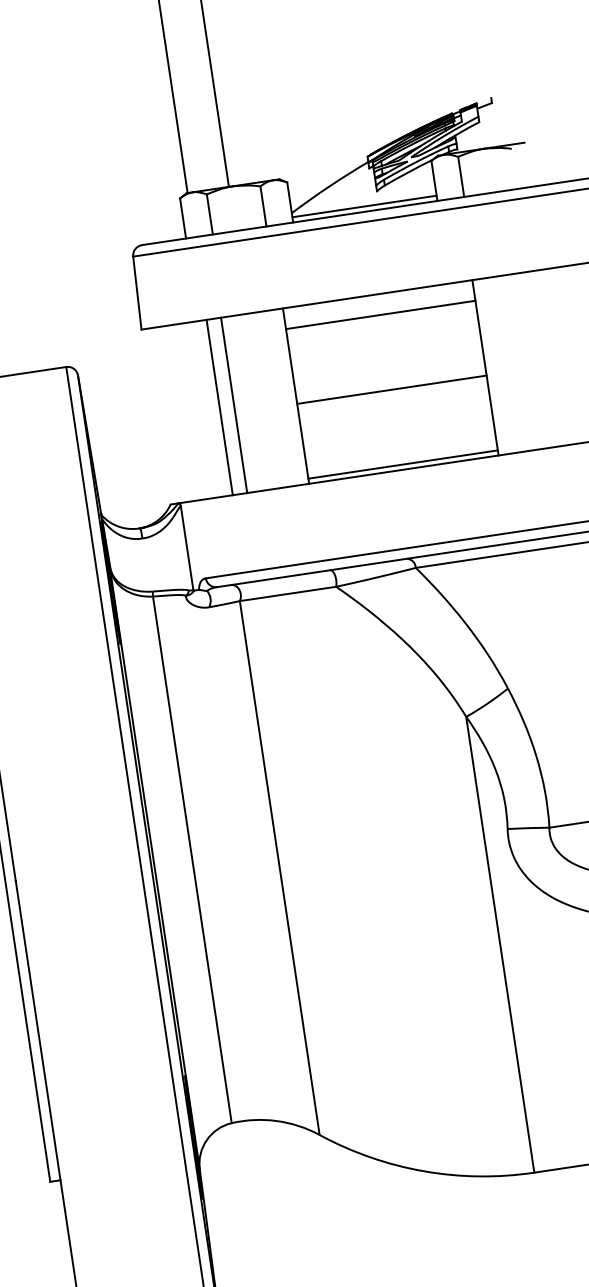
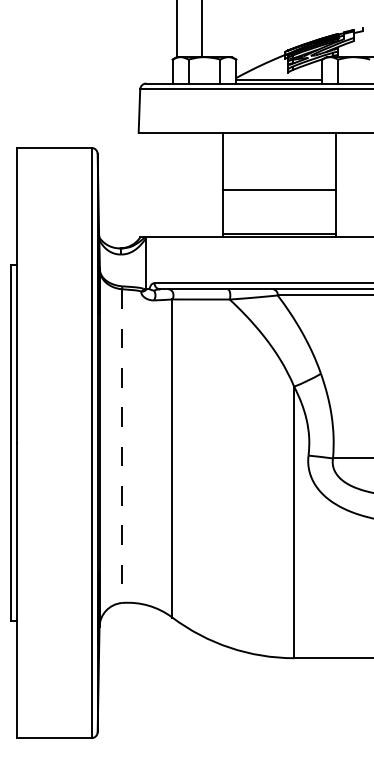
line: (379, 314) -> (278, 144), removed
line: (234, 404) -> (186, 184), removed
line: (219, 406) -> (177, 184), removed
line: (193, 860) -> (122, 446), solid -> dashed

